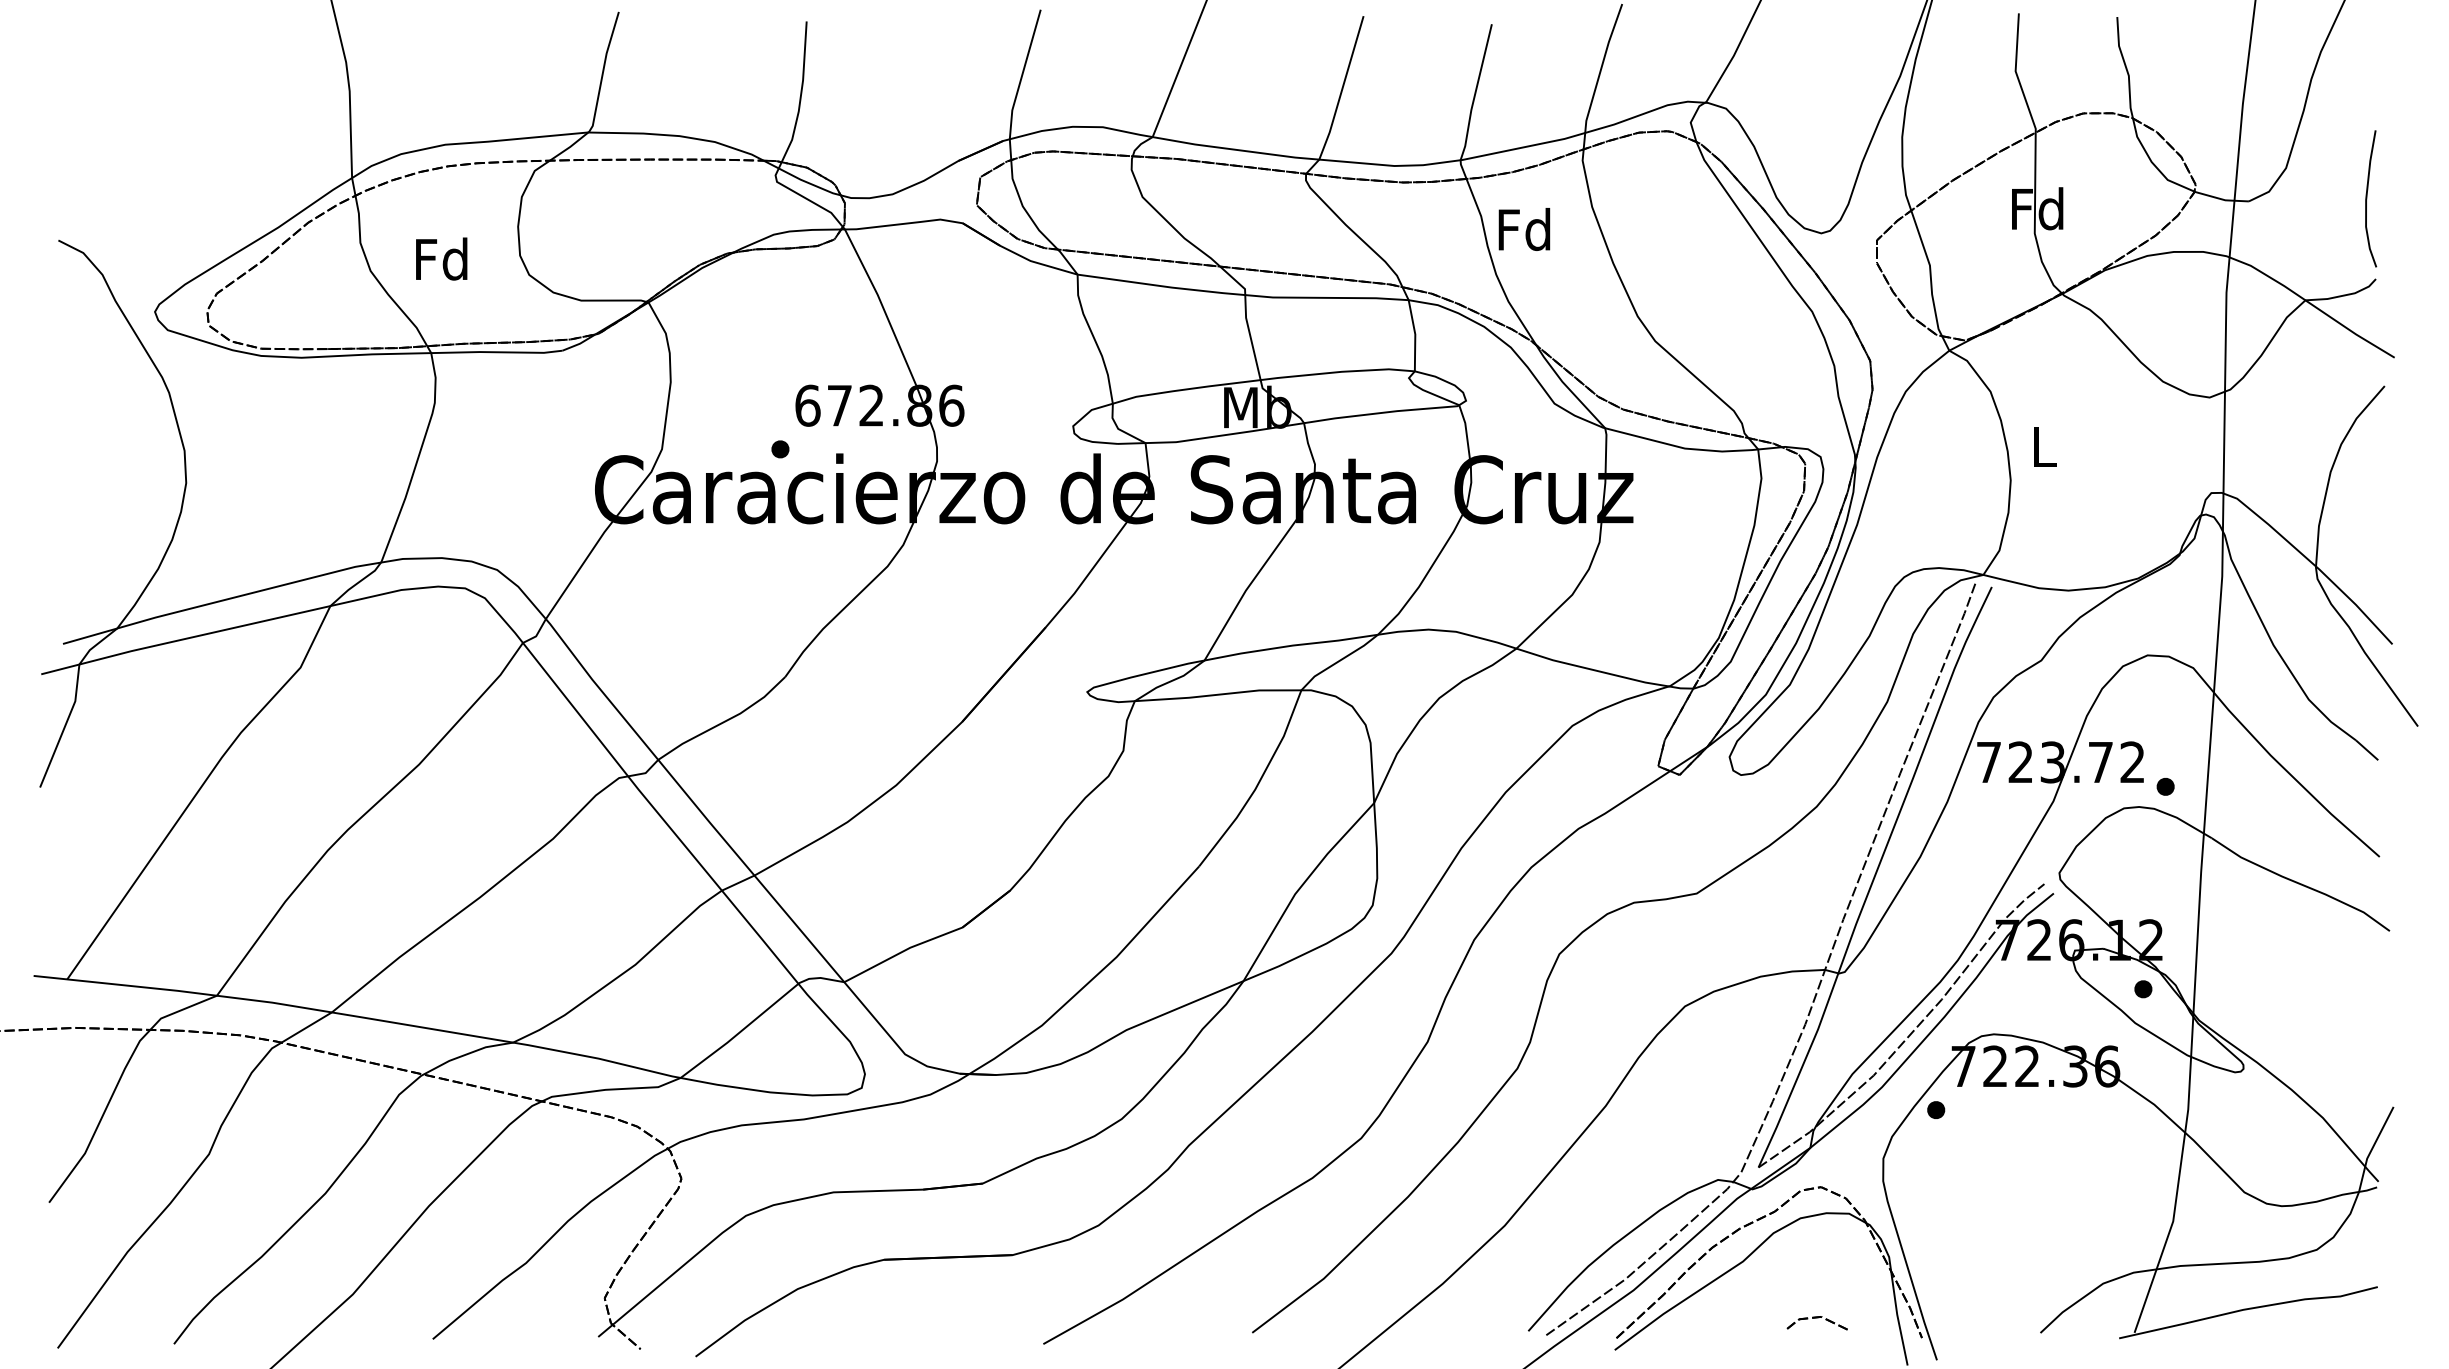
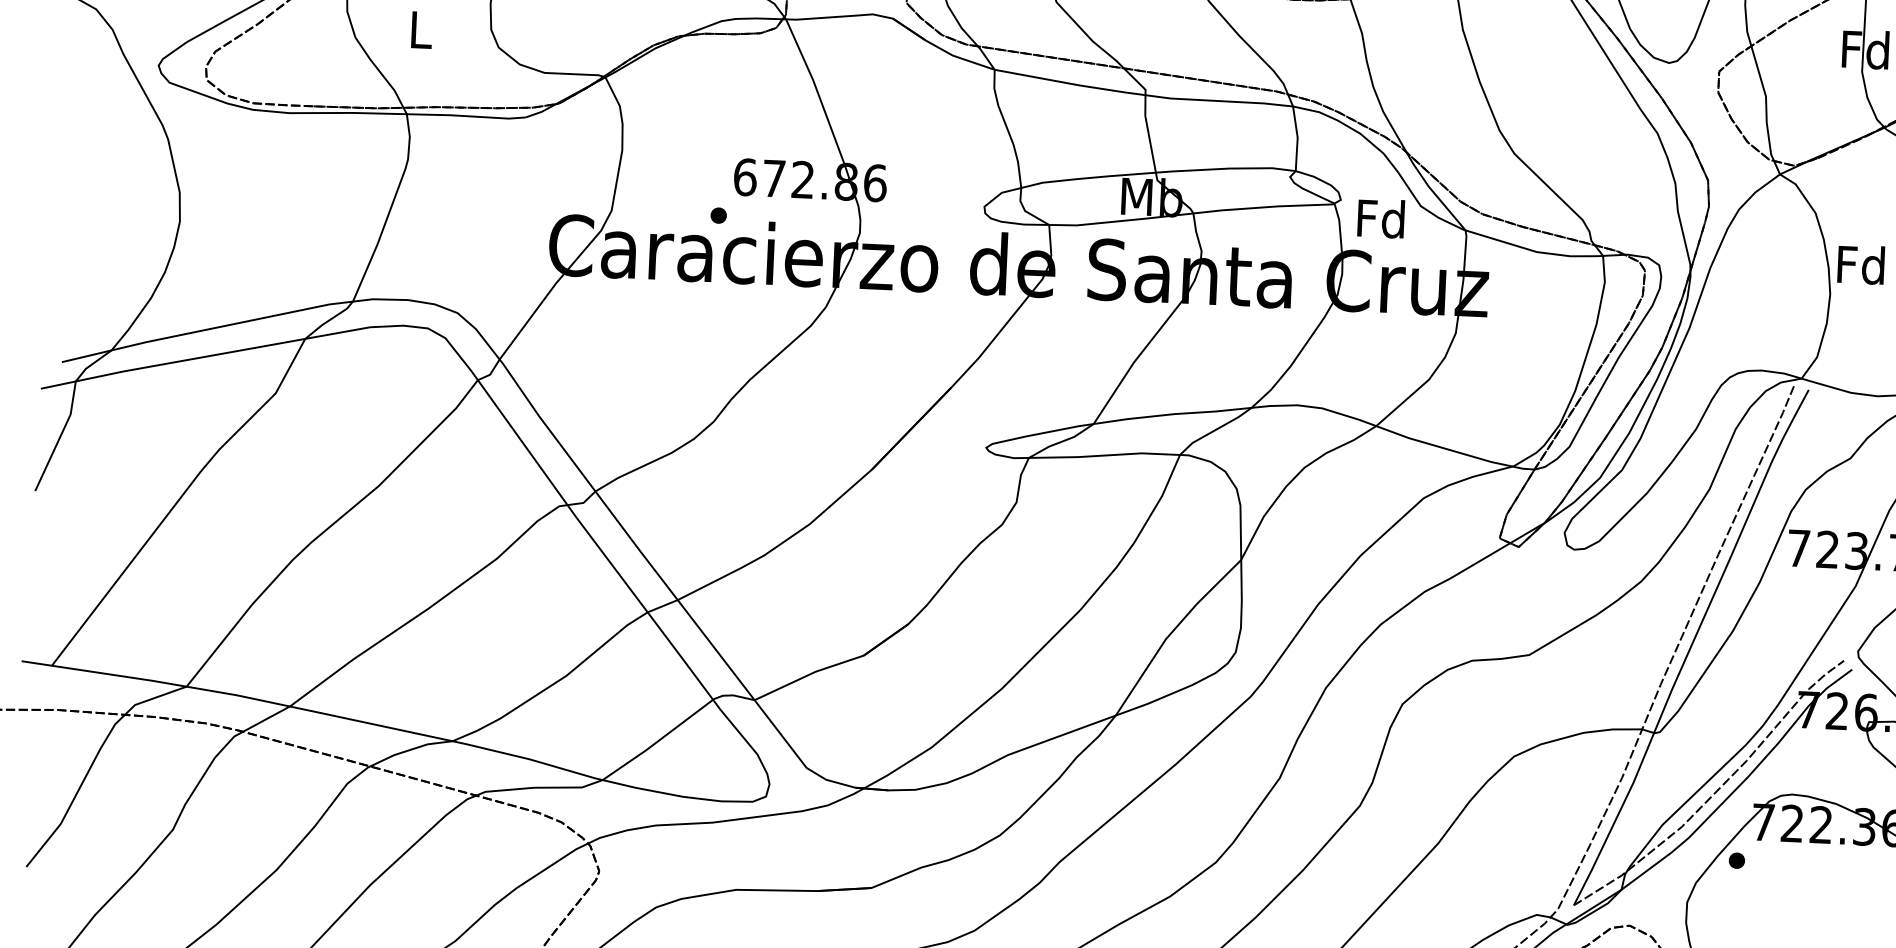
text: (1524, 229) -> (1381, 218), moved
text: (441, 258) -> (420, 29), Fd -> L
text: (2042, 445) -> (1860, 263), L -> Fd

